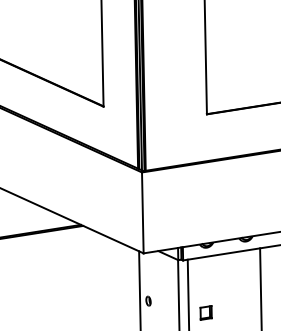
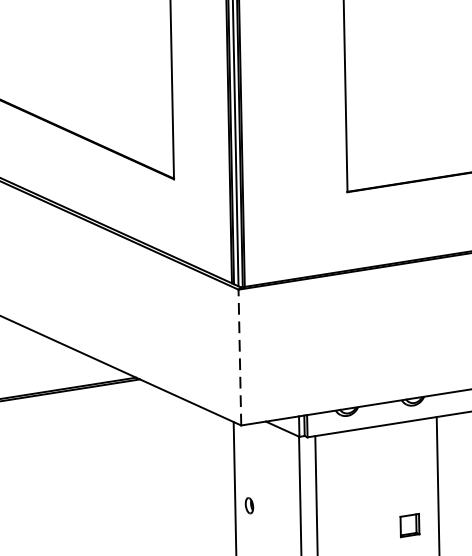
line: (142, 212) -> (239, 356), solid -> dashed
part: (205, 312) -> (408, 524), moved

